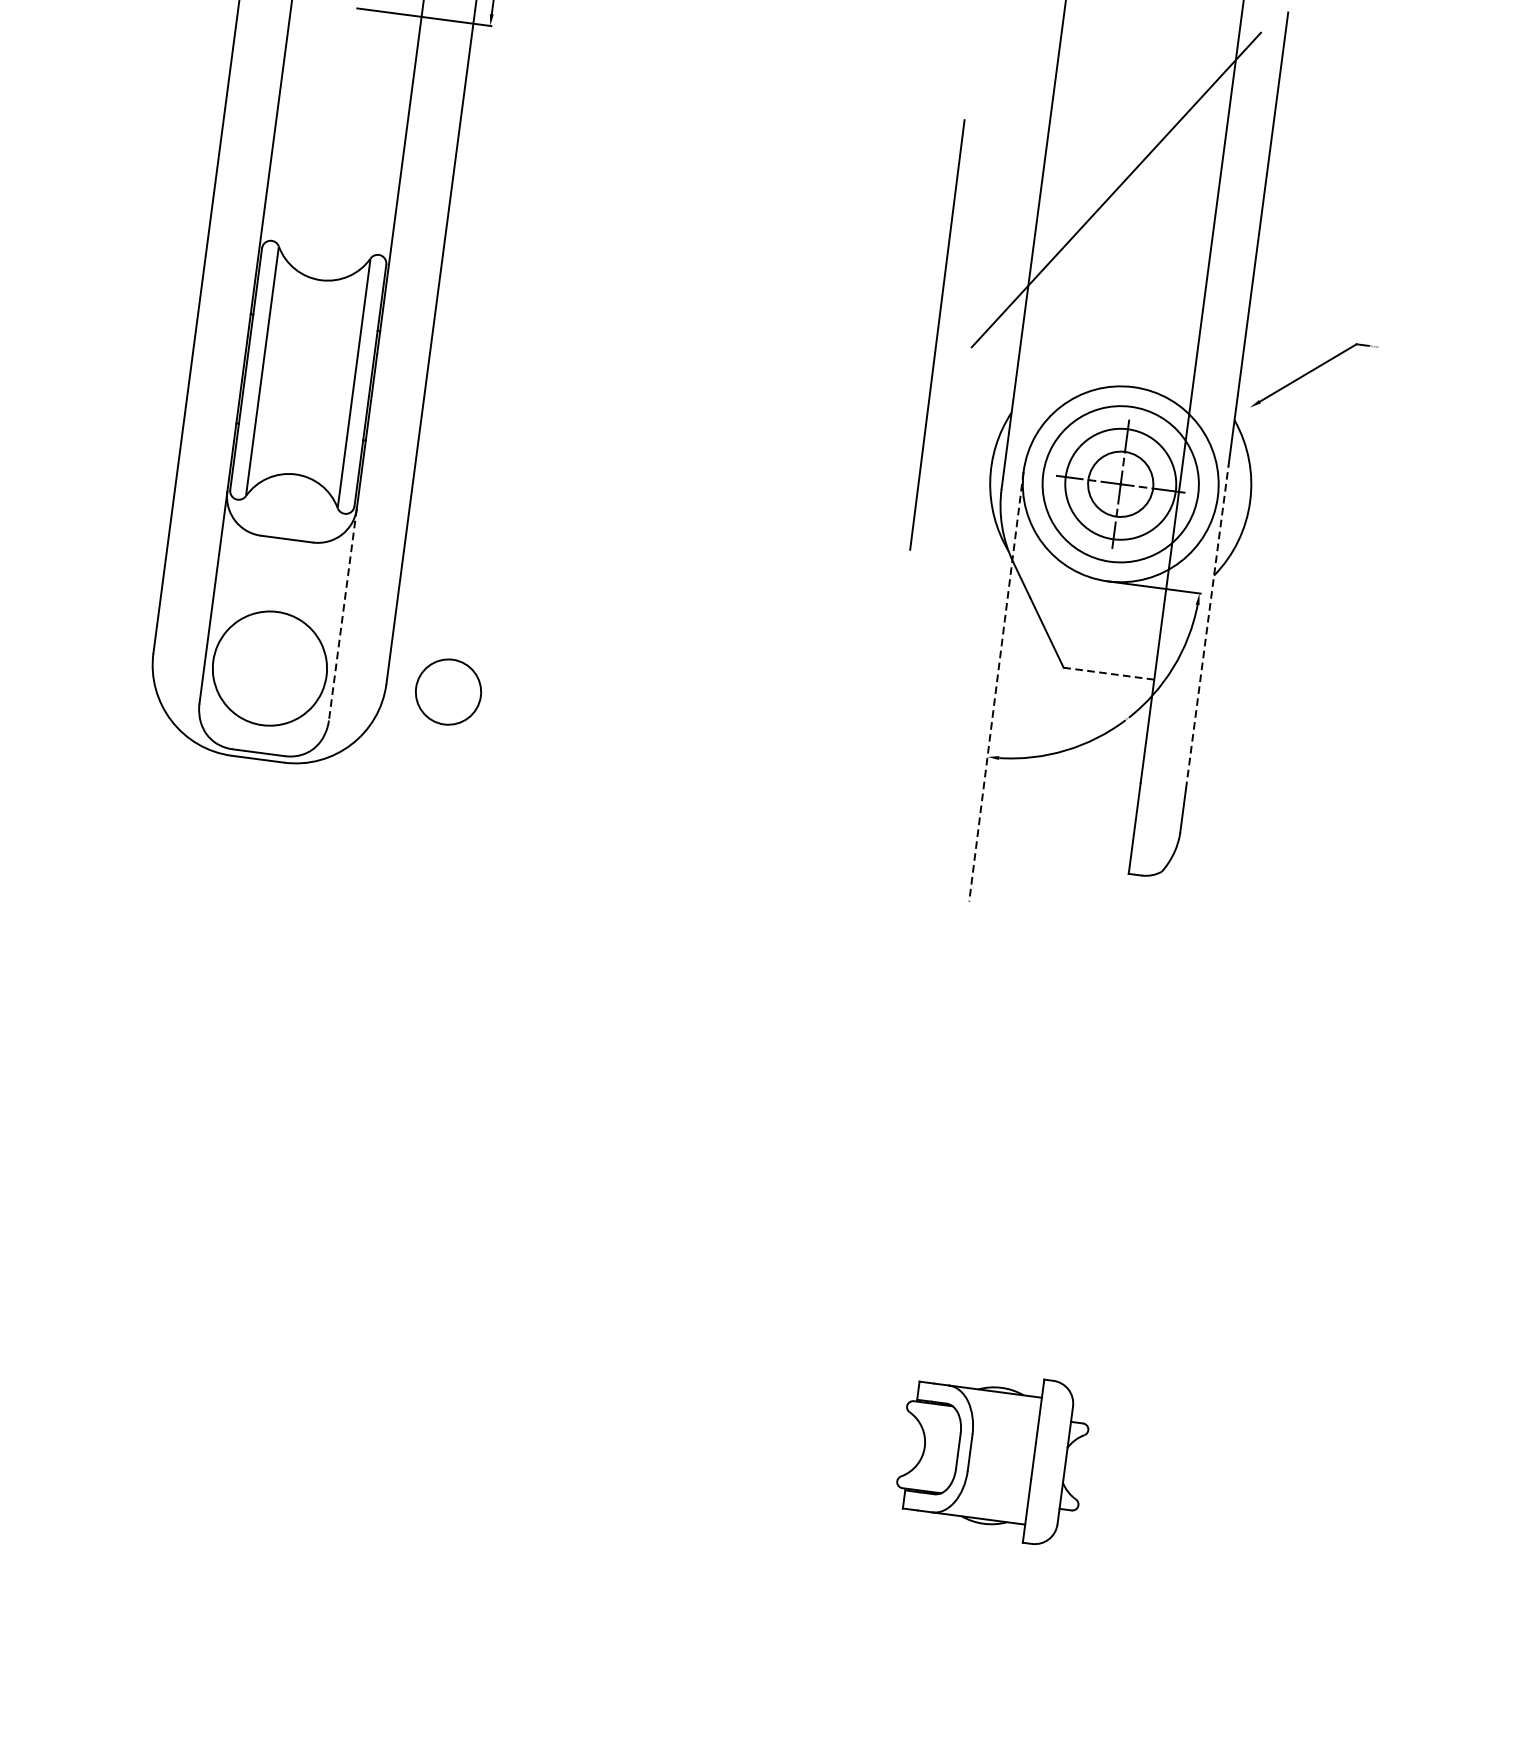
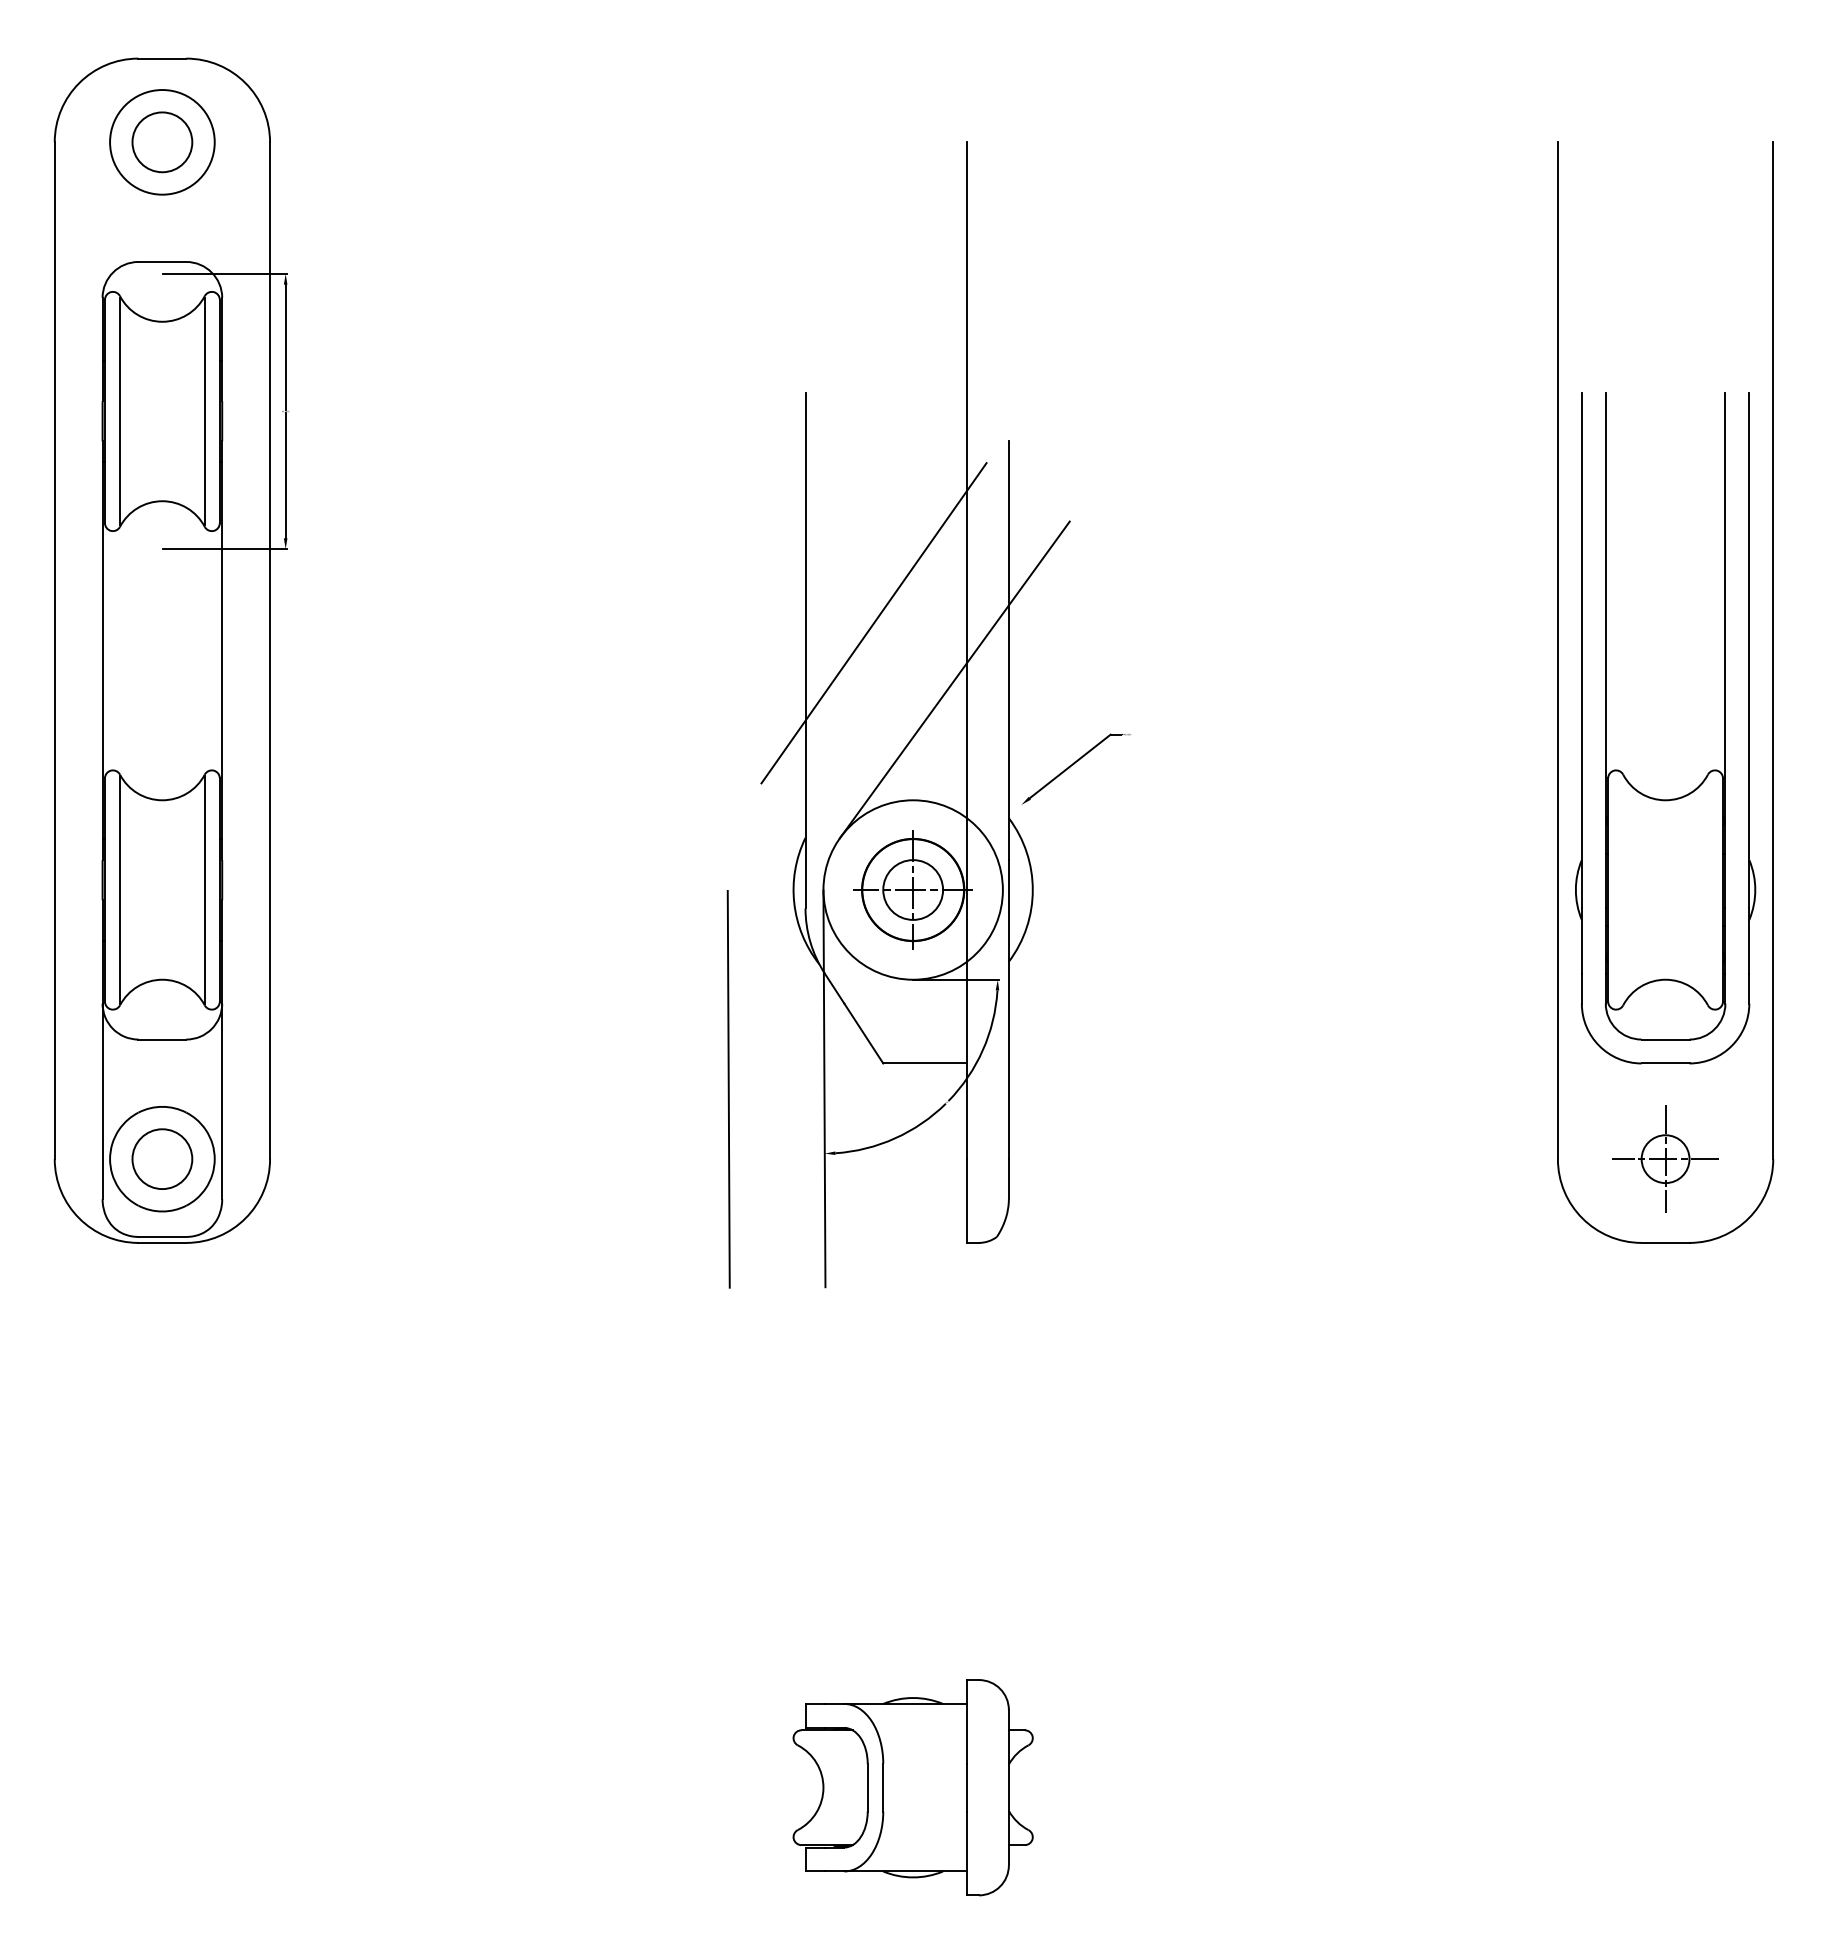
line: (1195, 262) -> (954, 679), added
line: (937, 335) -> (728, 1089), moved
circle: (1121, 483) -> (913, 889), size x0.71
line: (343, 614) -> (222, 1101), dashed -> solid
line: (1206, 627) -> (1008, 1009), dashed -> solid
line: (1109, 673) -> (925, 1063), dashed -> solid
line: (996, 687) -> (824, 1089), dashed -> solid
circle: (448, 691) -> (162, 1158), moved
part: (992, 1455) -> (912, 1787), size x1.43

